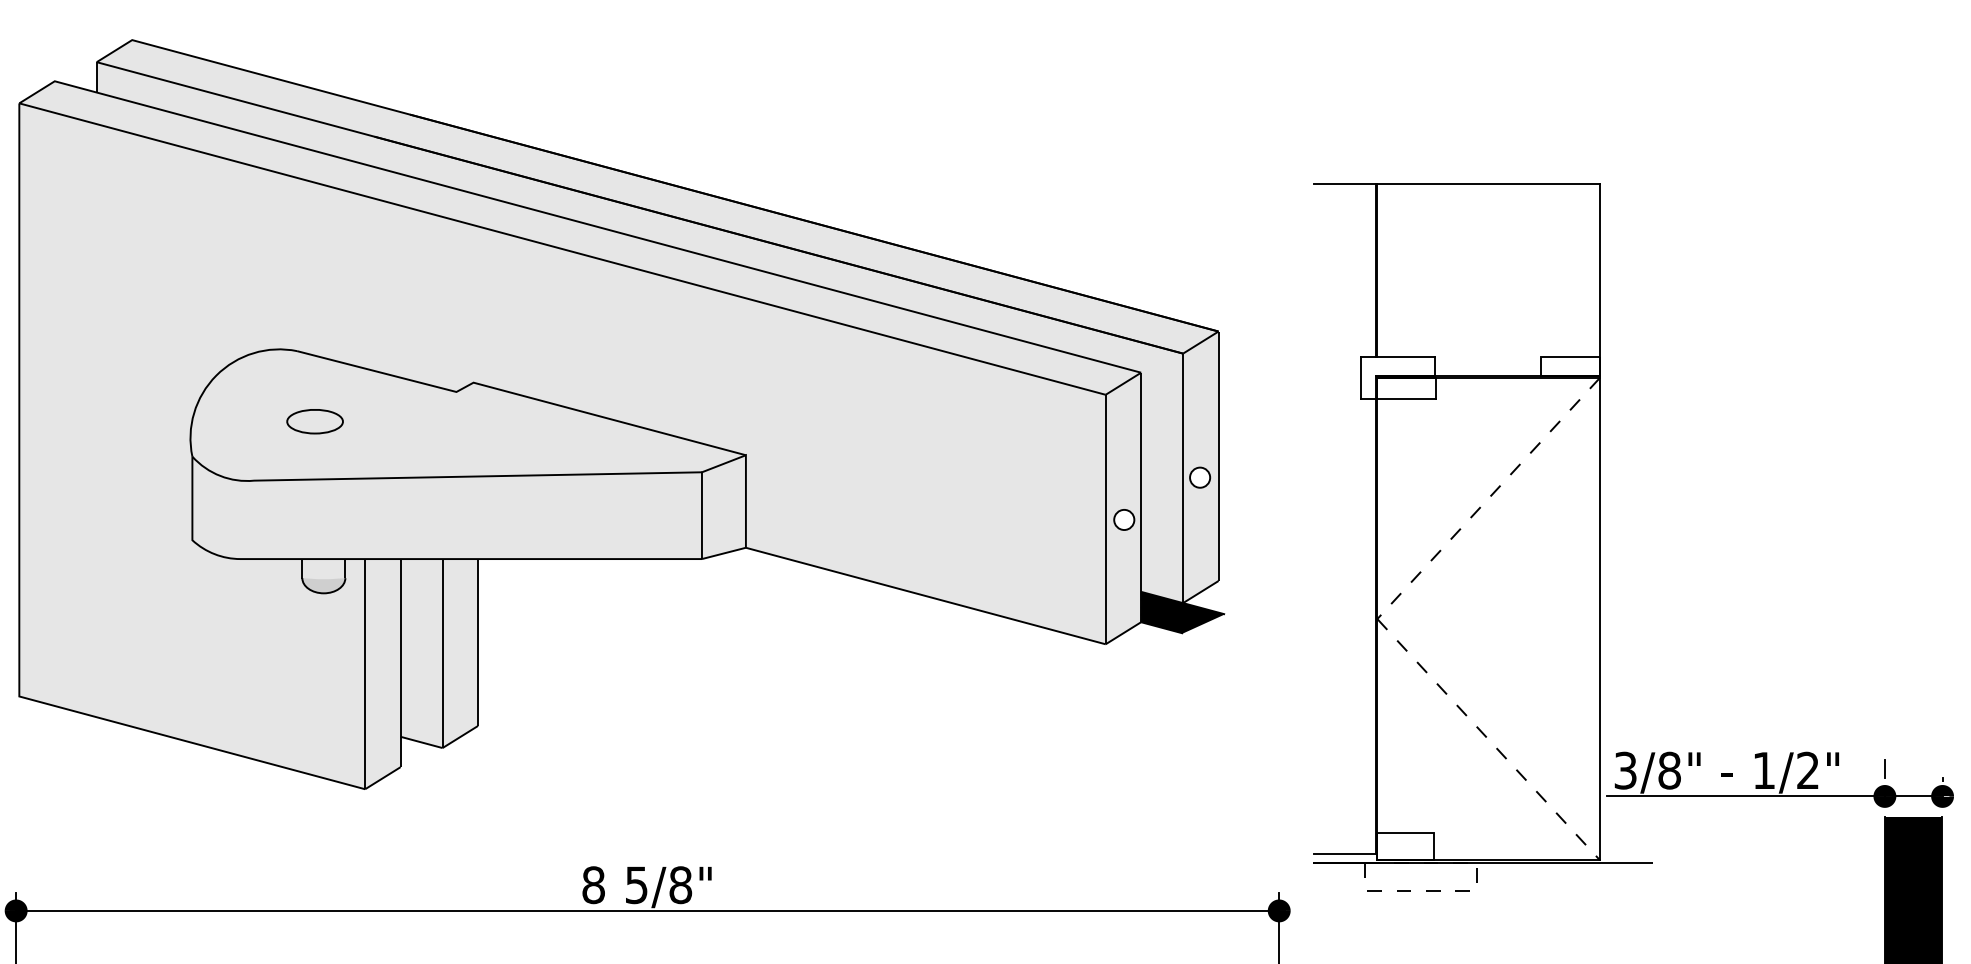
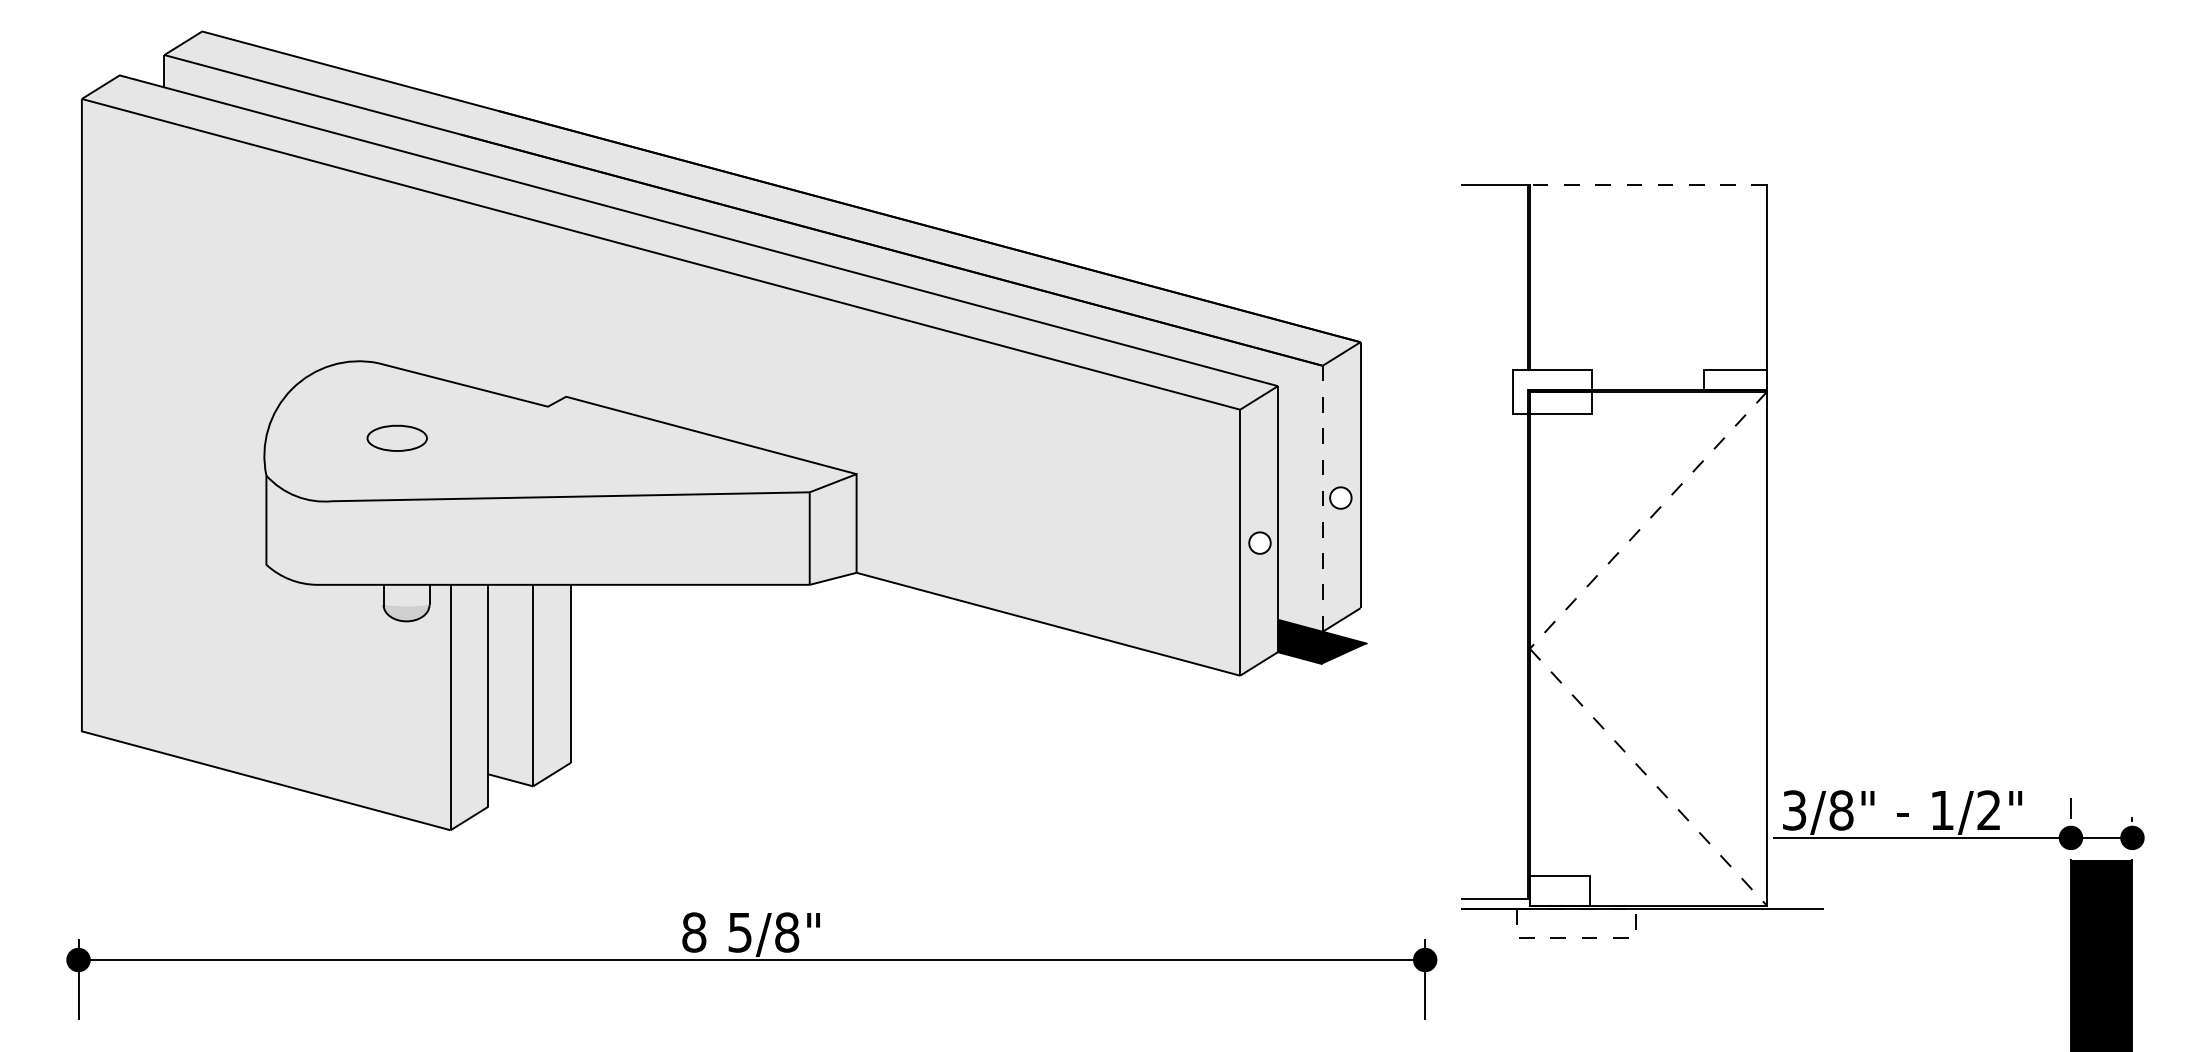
line: (1488, 184) -> (1648, 185), solid -> dashed
line: (1182, 479) -> (1322, 499), solid -> dashed

